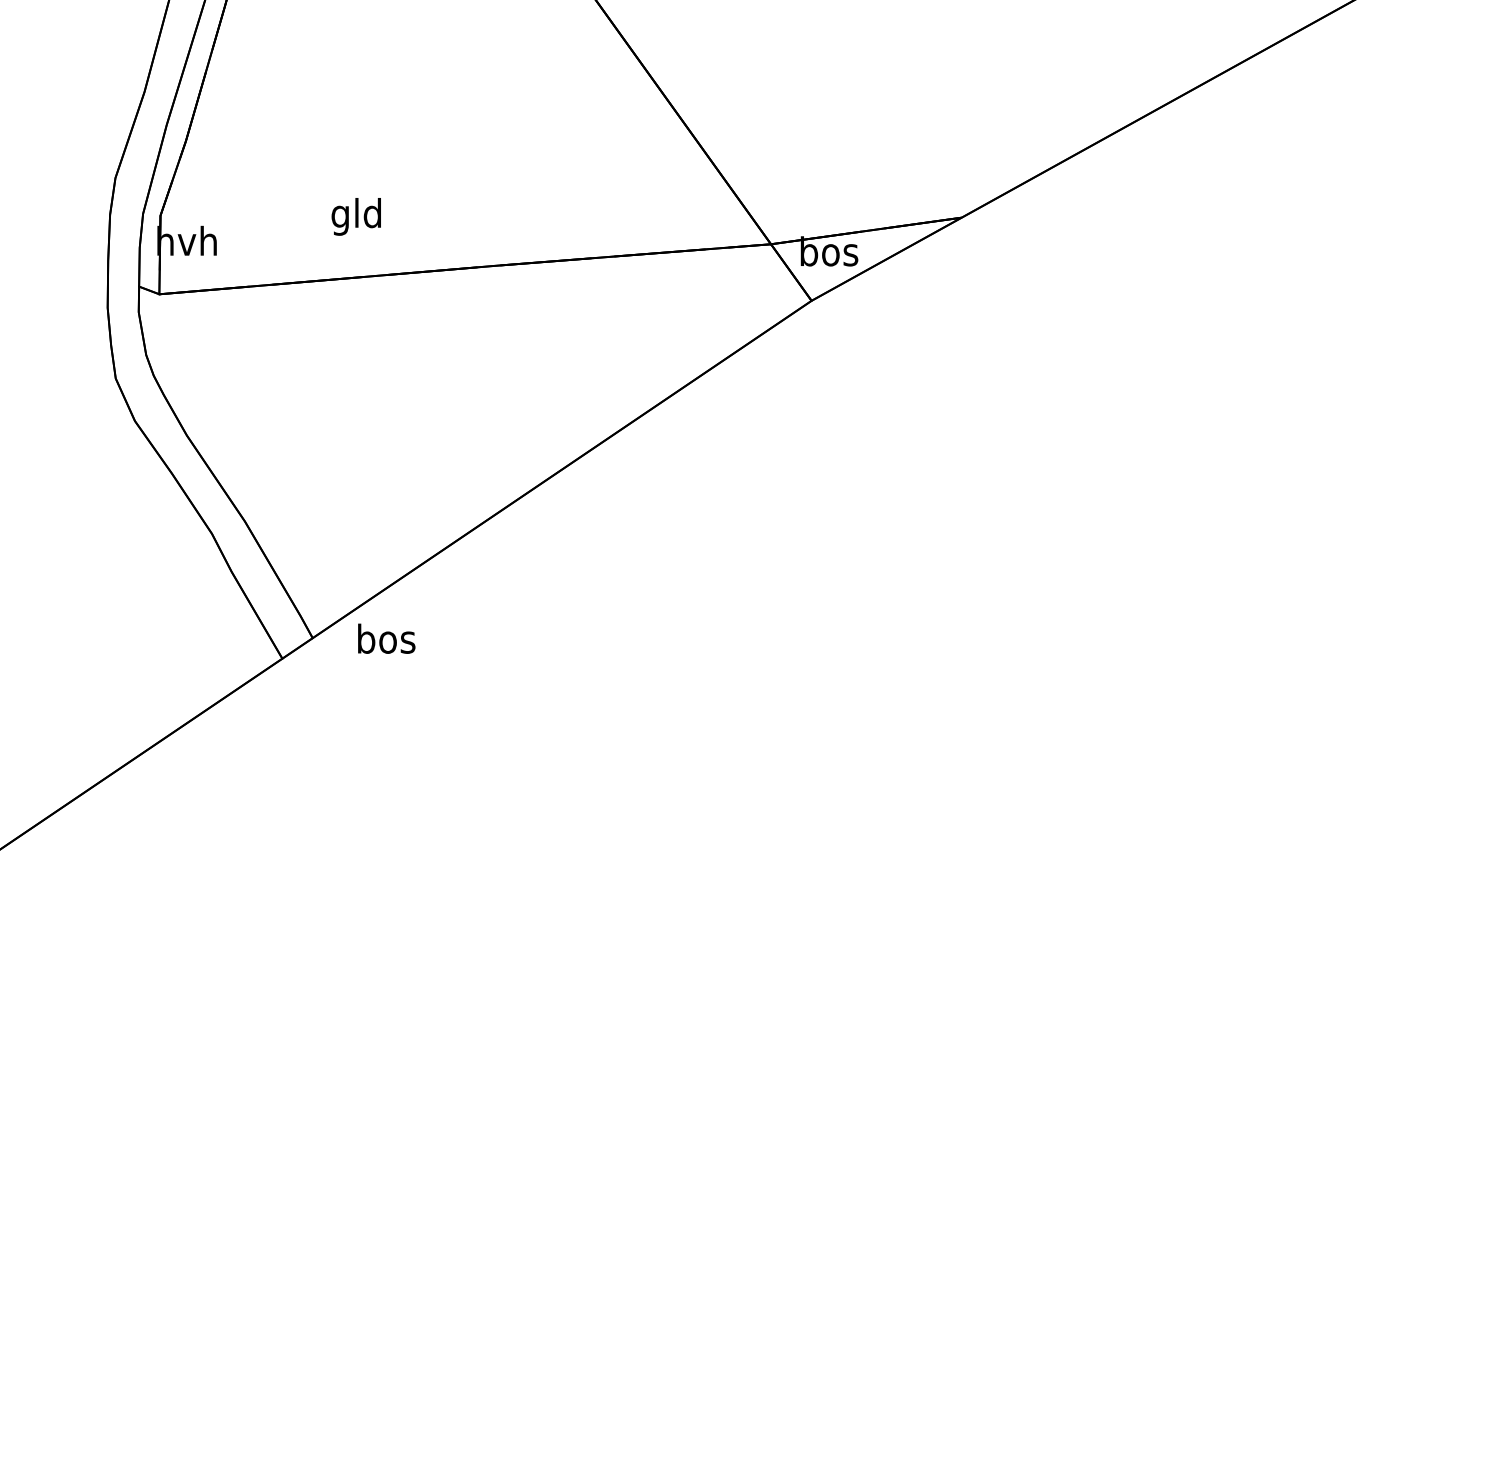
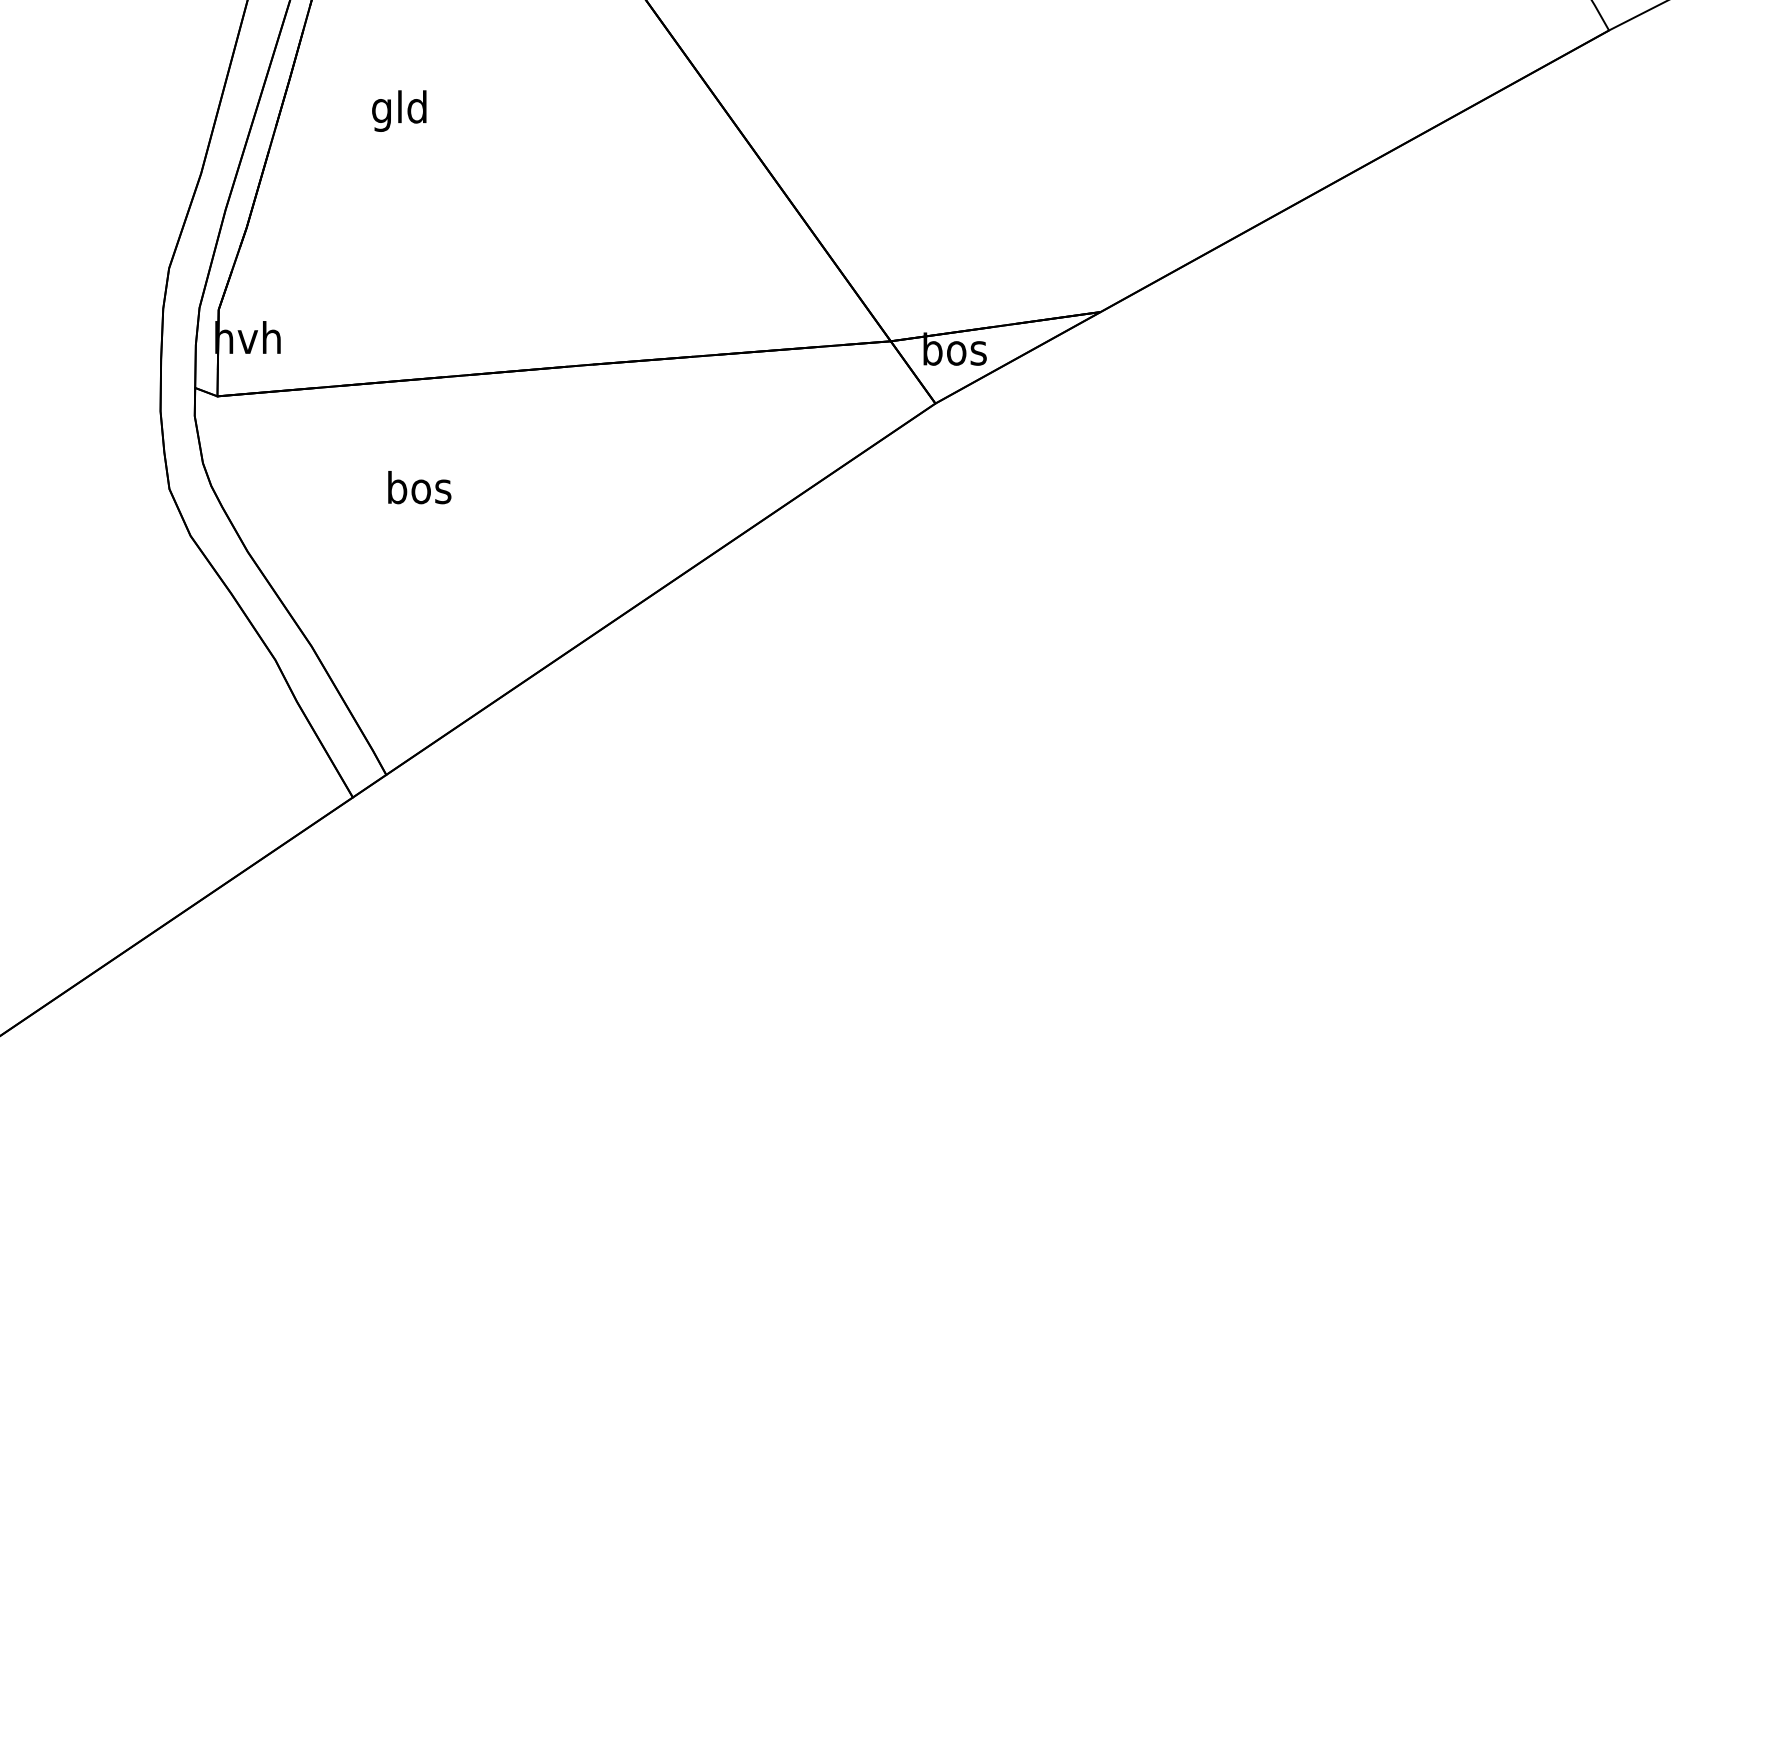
text: (356, 216) -> (399, 110), moved
text: (386, 638) -> (419, 487), moved

